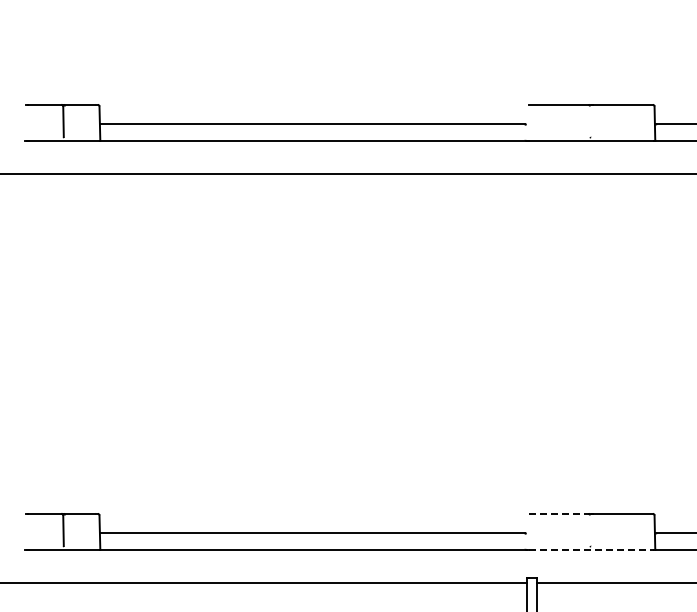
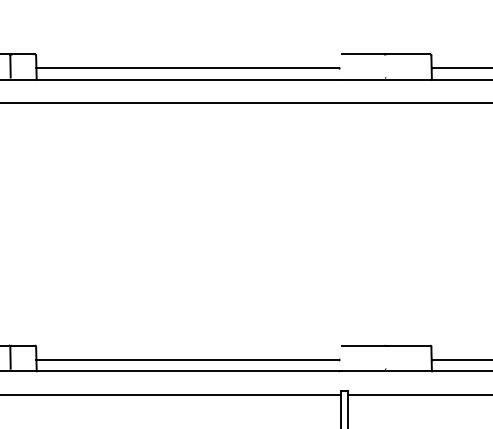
line: (558, 513) -> (362, 345), dashed -> solid
line: (591, 549) -> (386, 371), dashed -> solid

